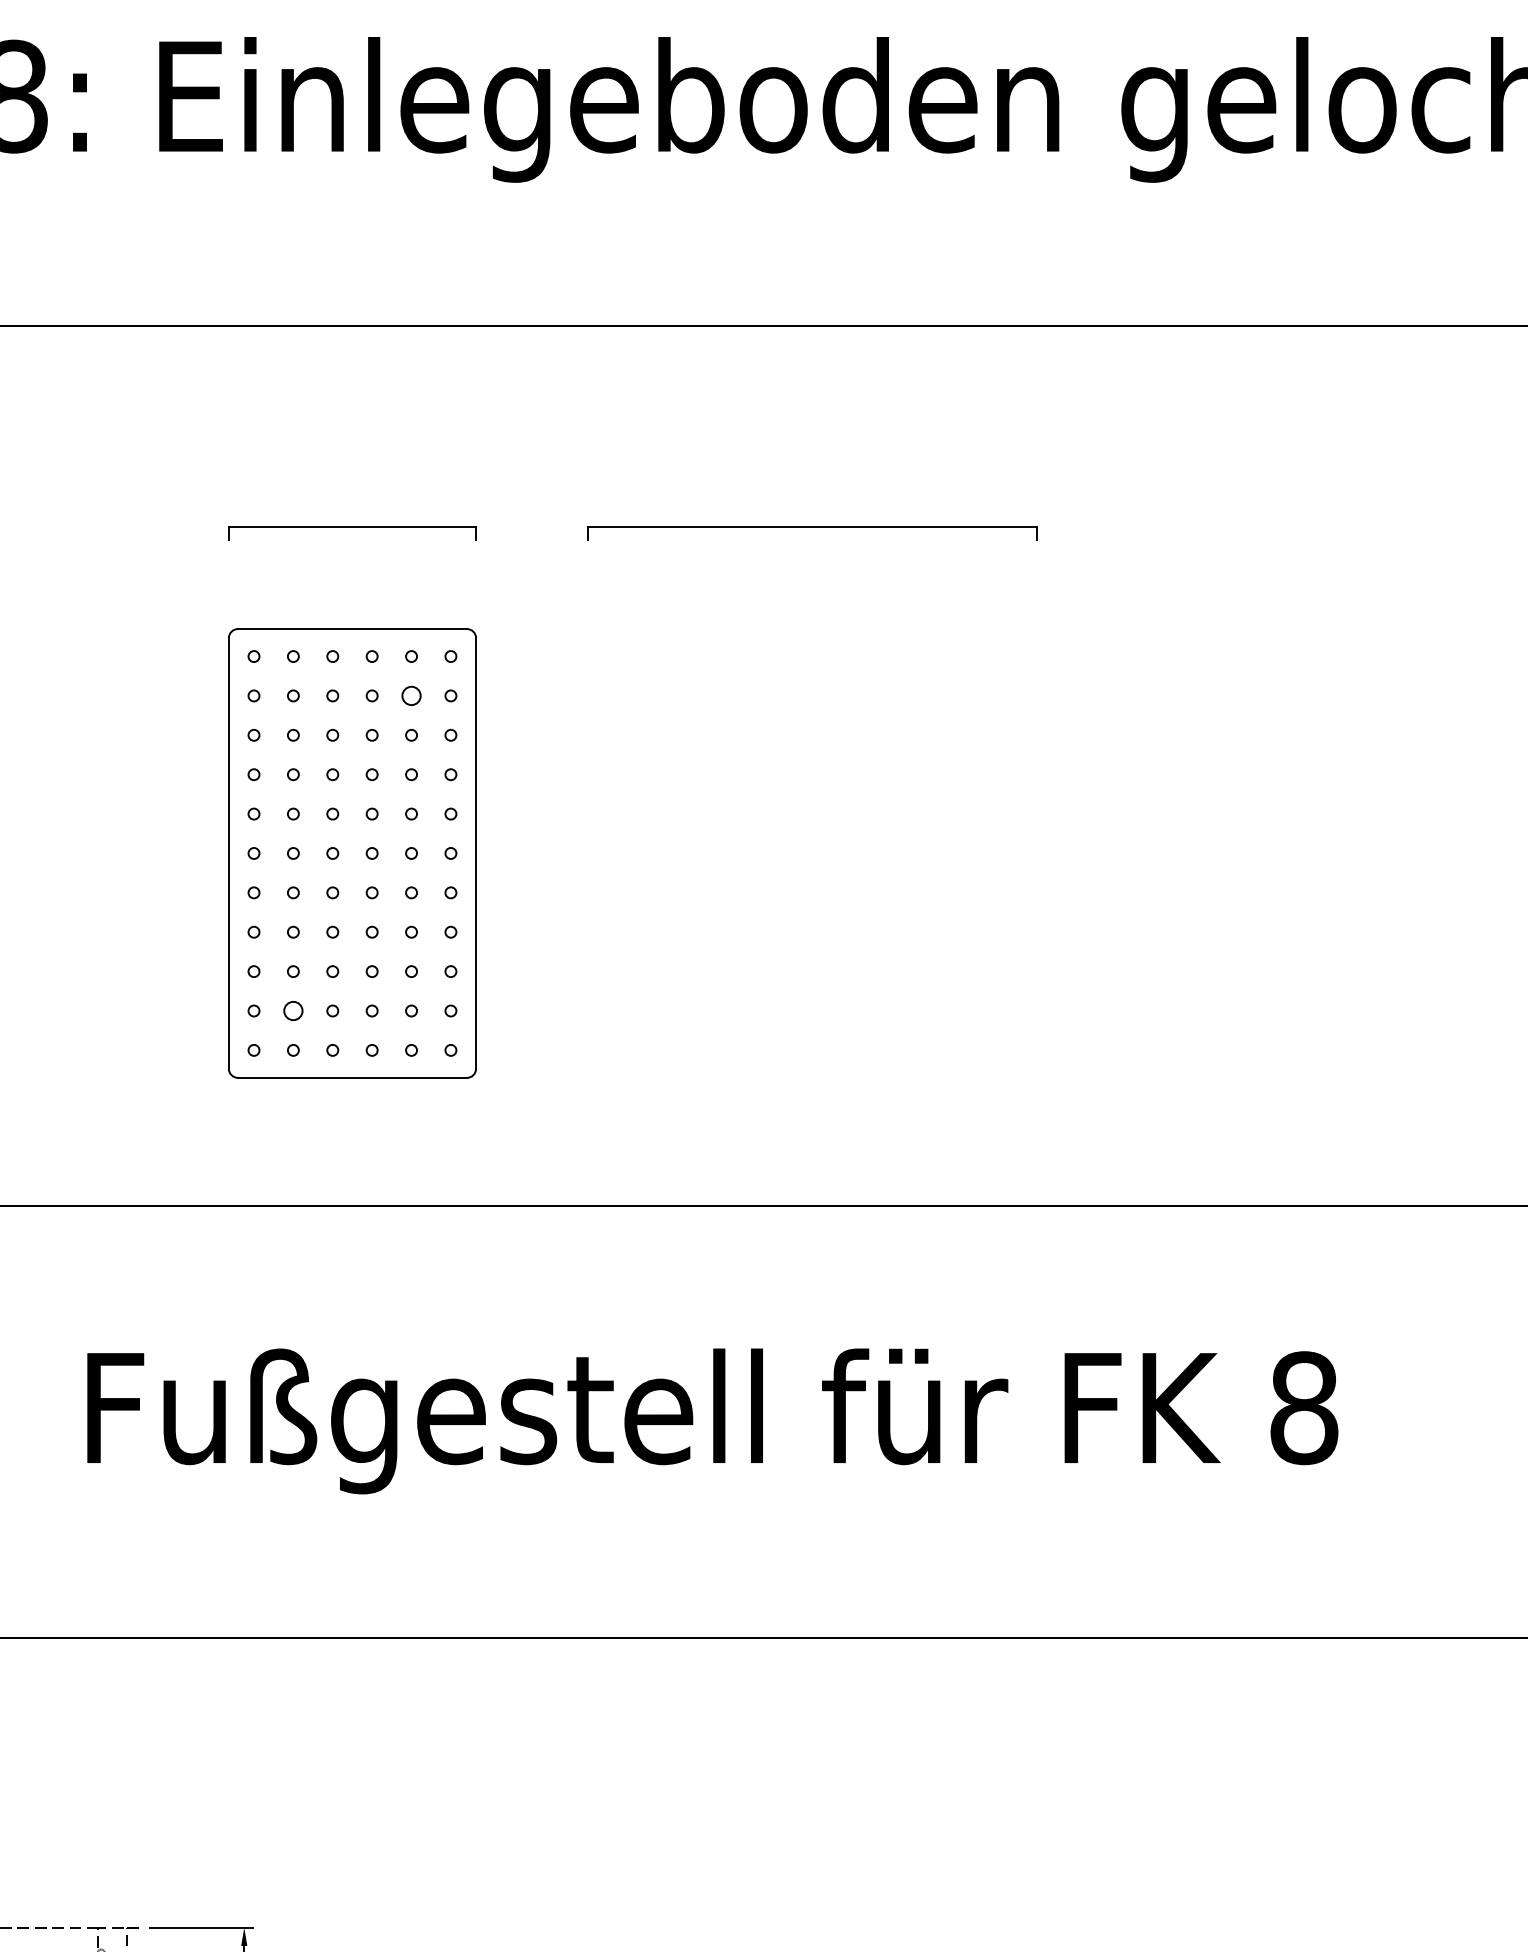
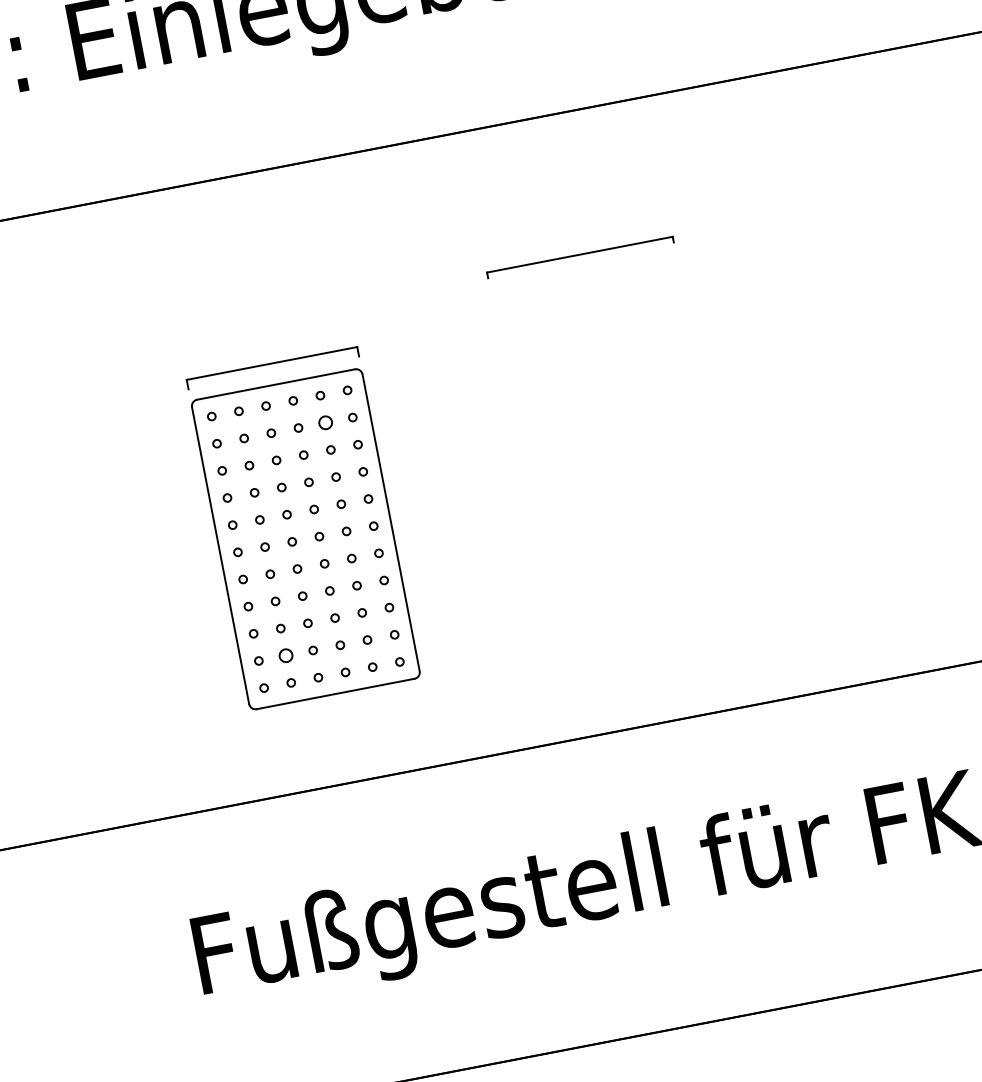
part: (352, 533) -> (272, 368), moved
part: (812, 533) -> (580, 257), size x0.6

